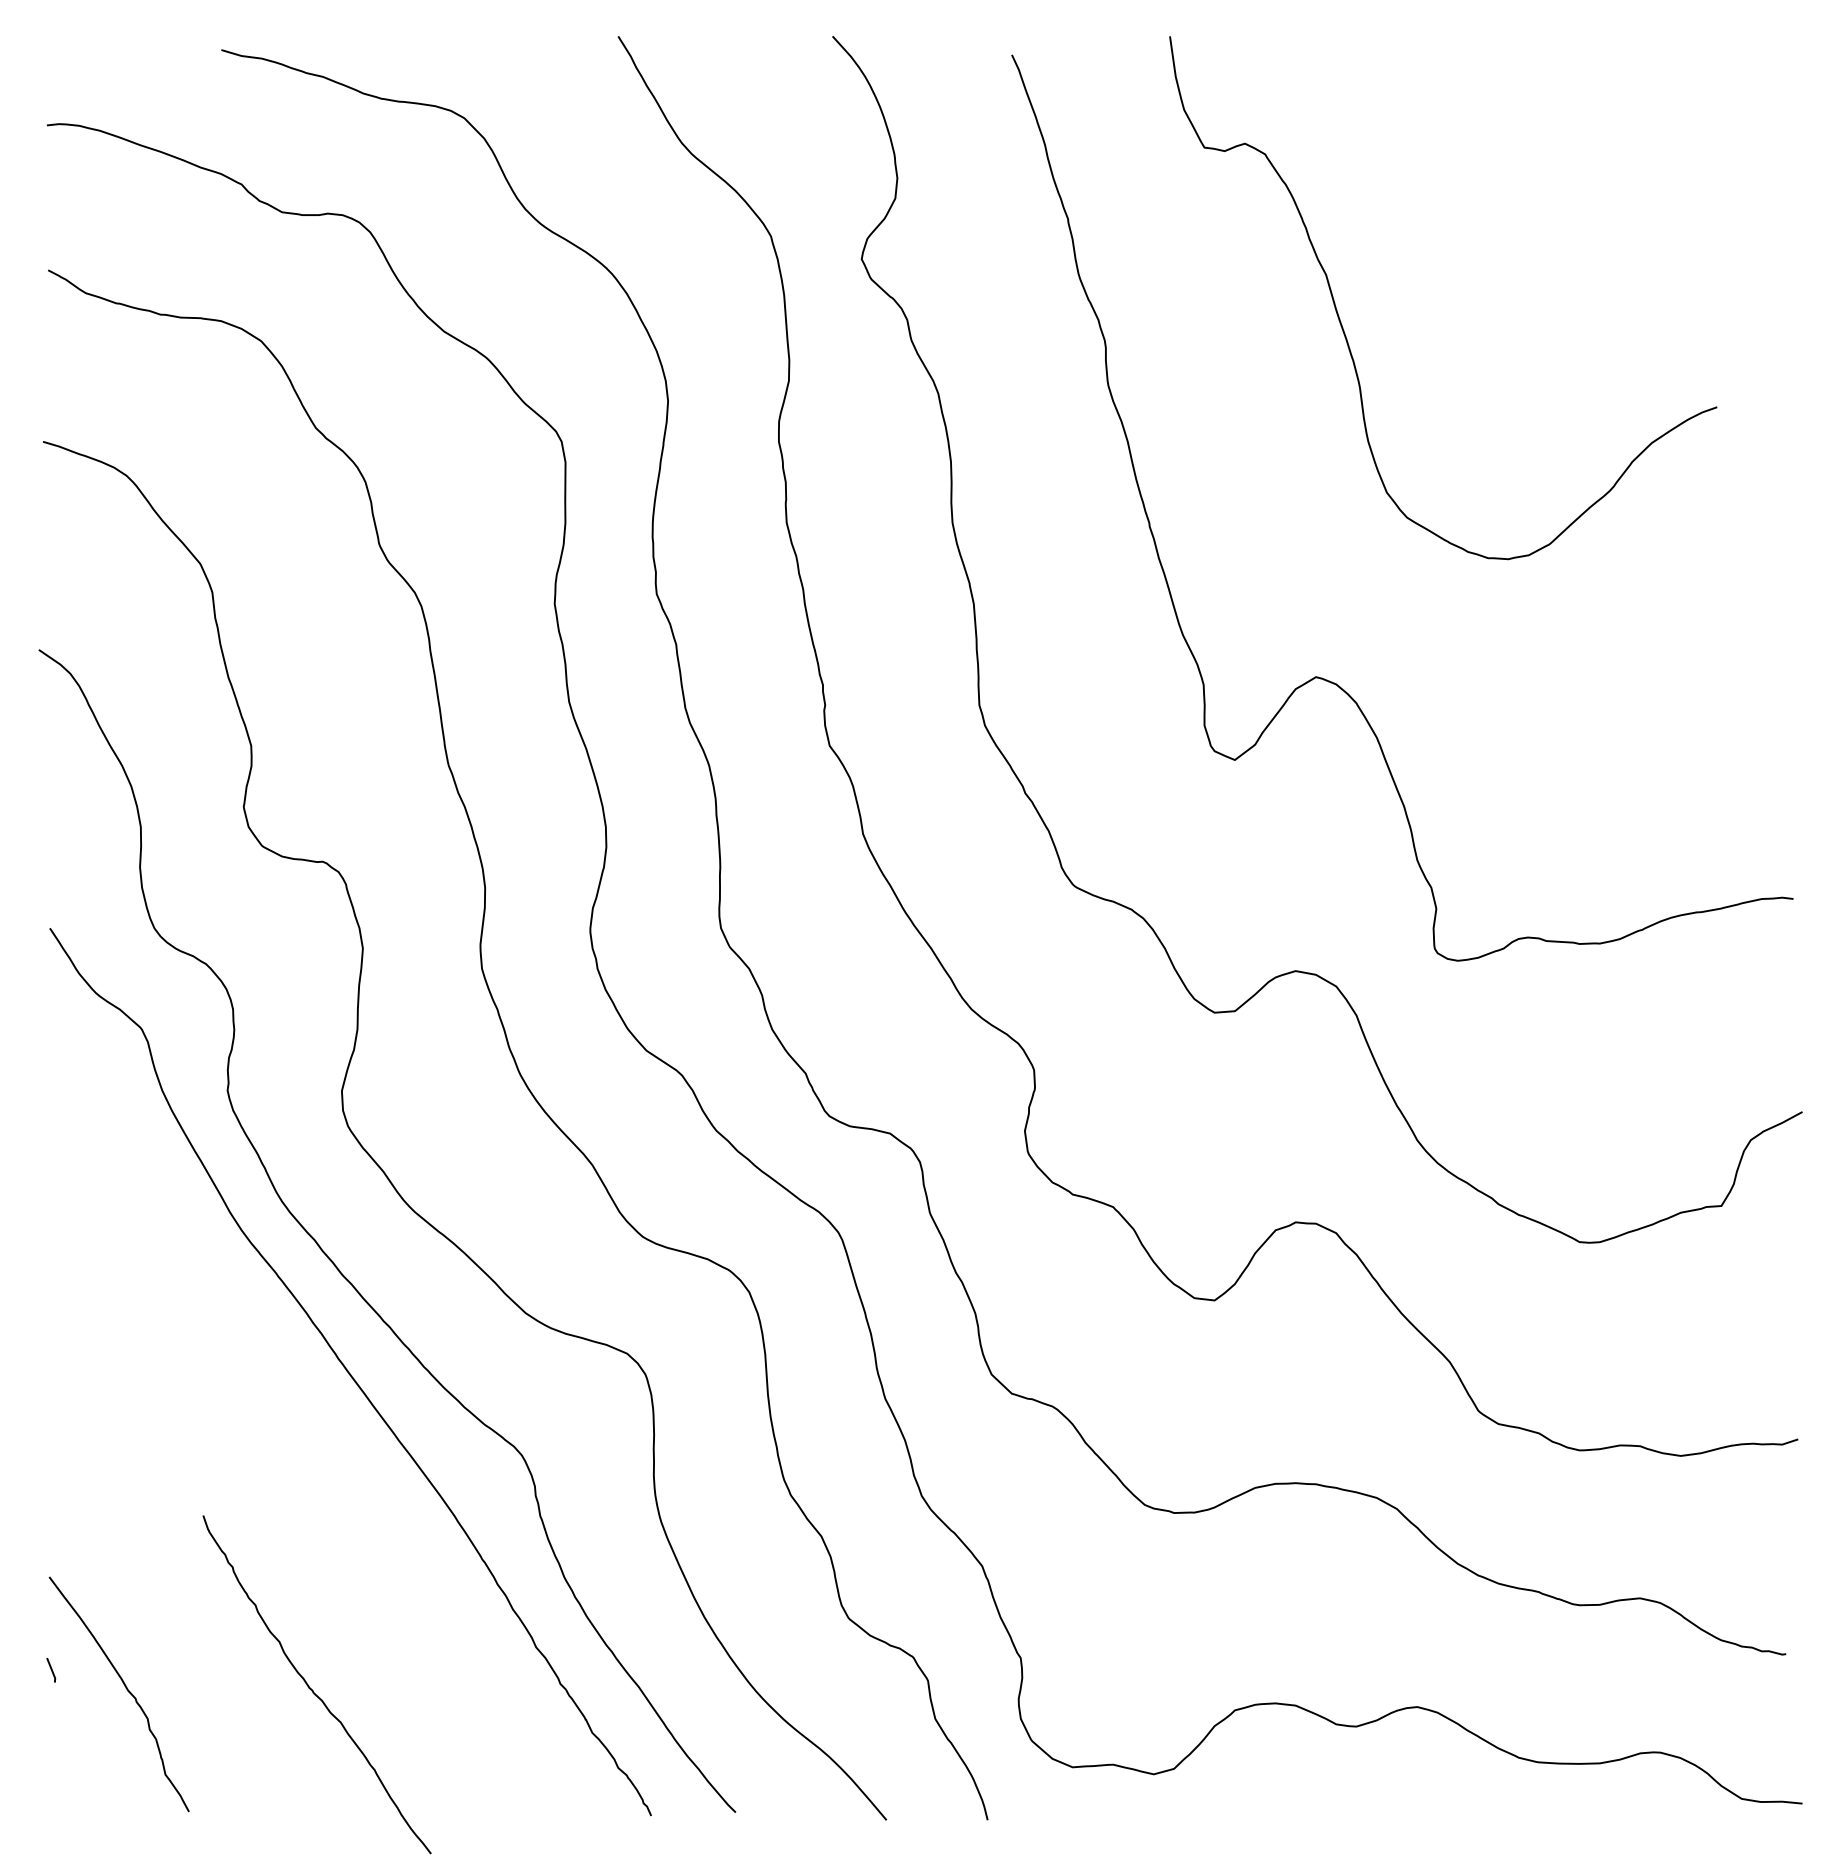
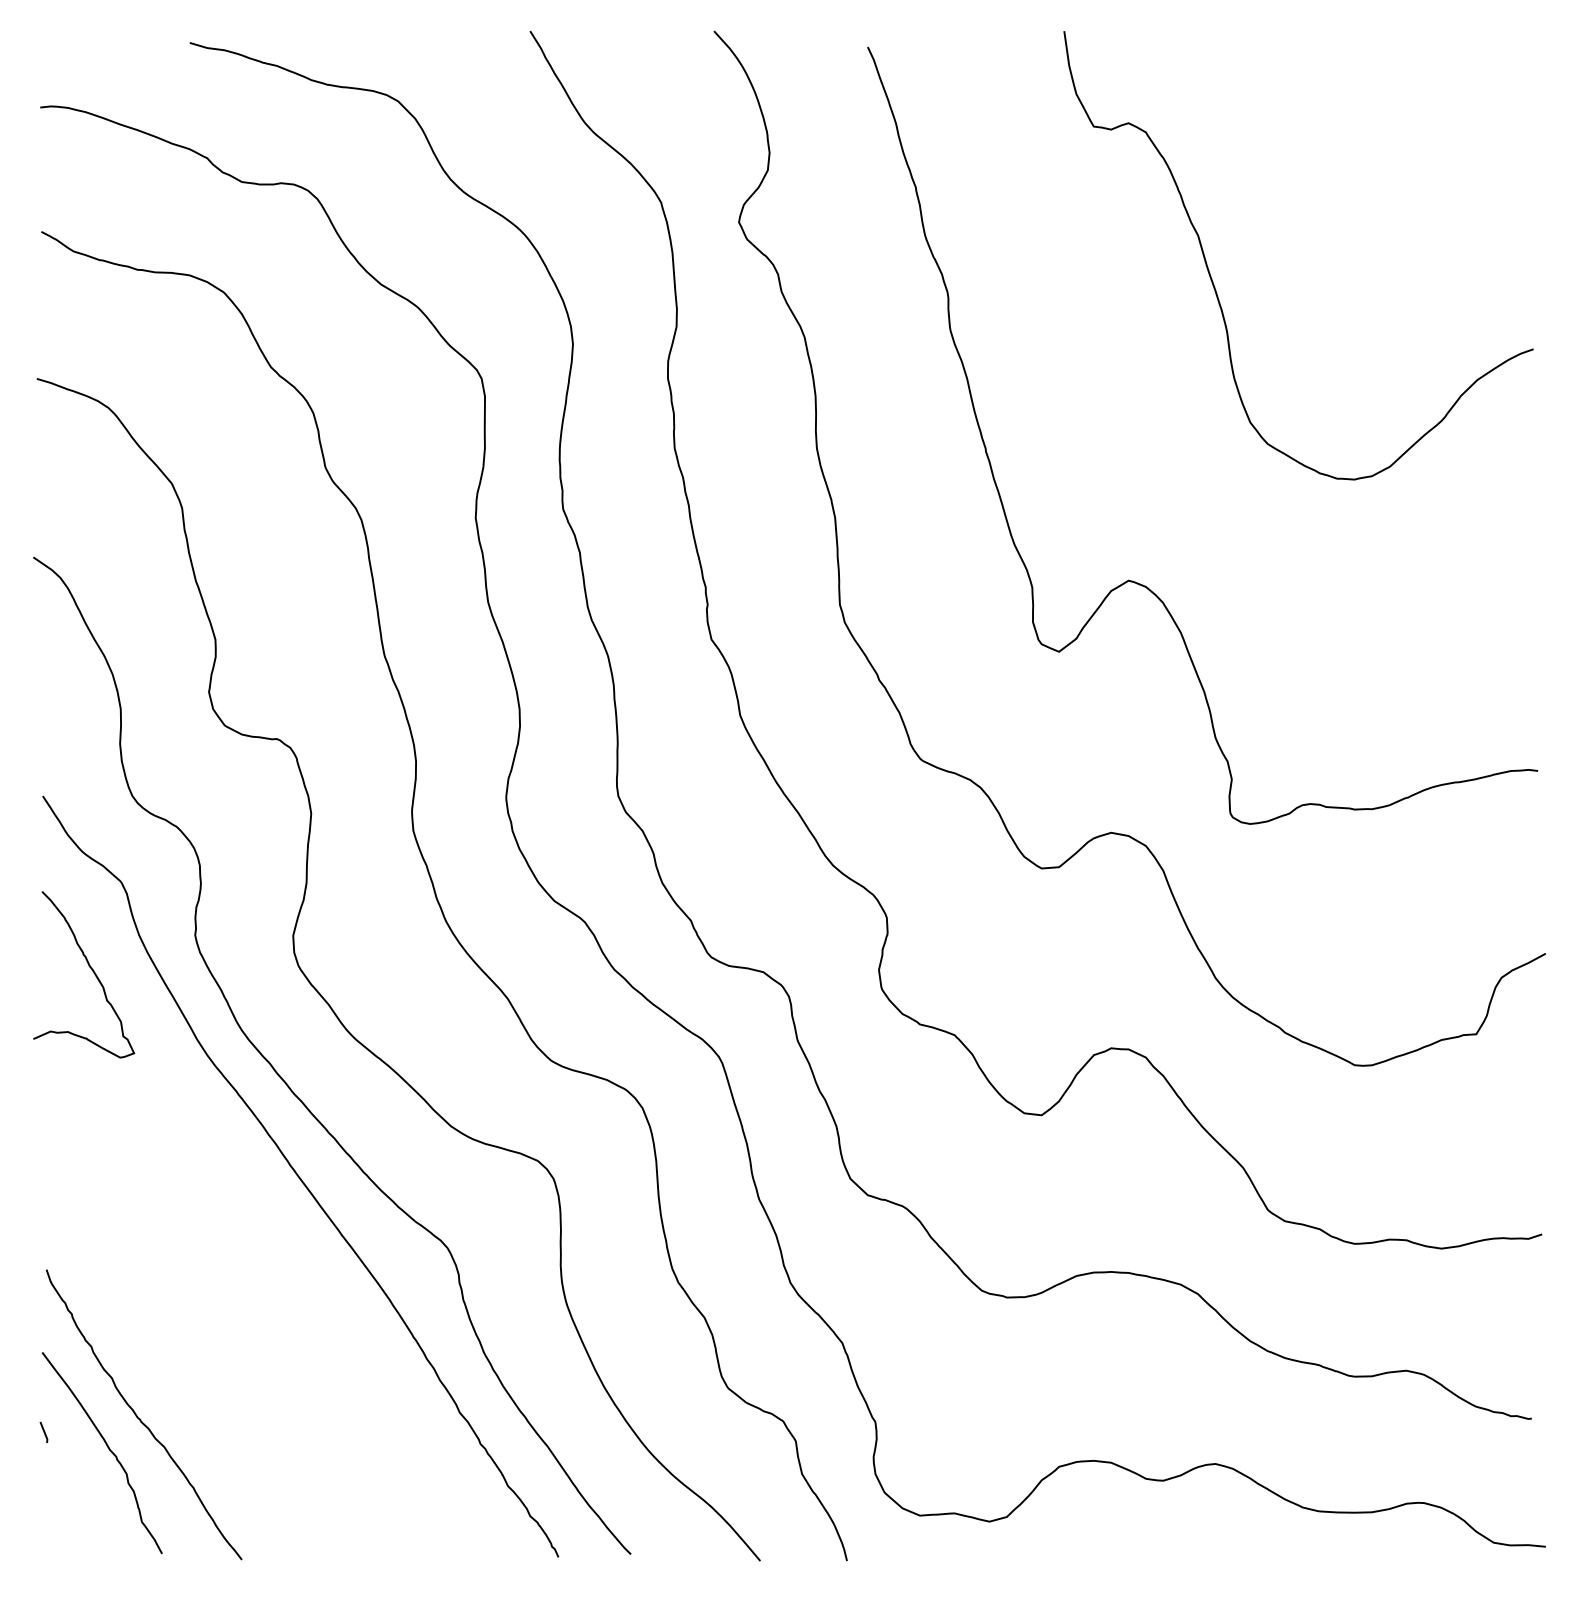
curve: (1347, 338) -> (1216, 290), moved
curve: (105, 1129) -> (90, 968), added
curve: (311, 1688) -> (139, 1418), moved

